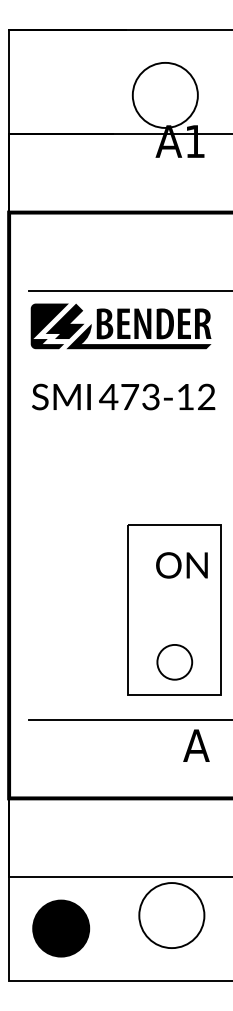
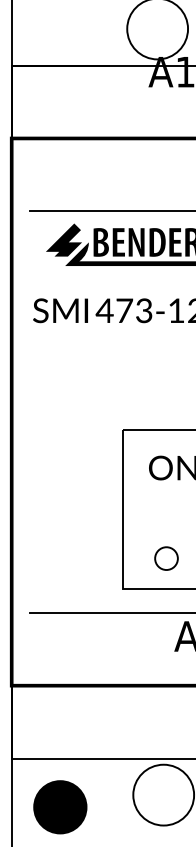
fill: (49, 326) -> (49, 244), removed
part: (174, 662) -> (166, 558), size x0.7

